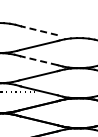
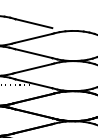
line: (38, 30) -> (33, 23), dashed -> solid
line: (37, 60) -> (32, 53), dashed -> solid

